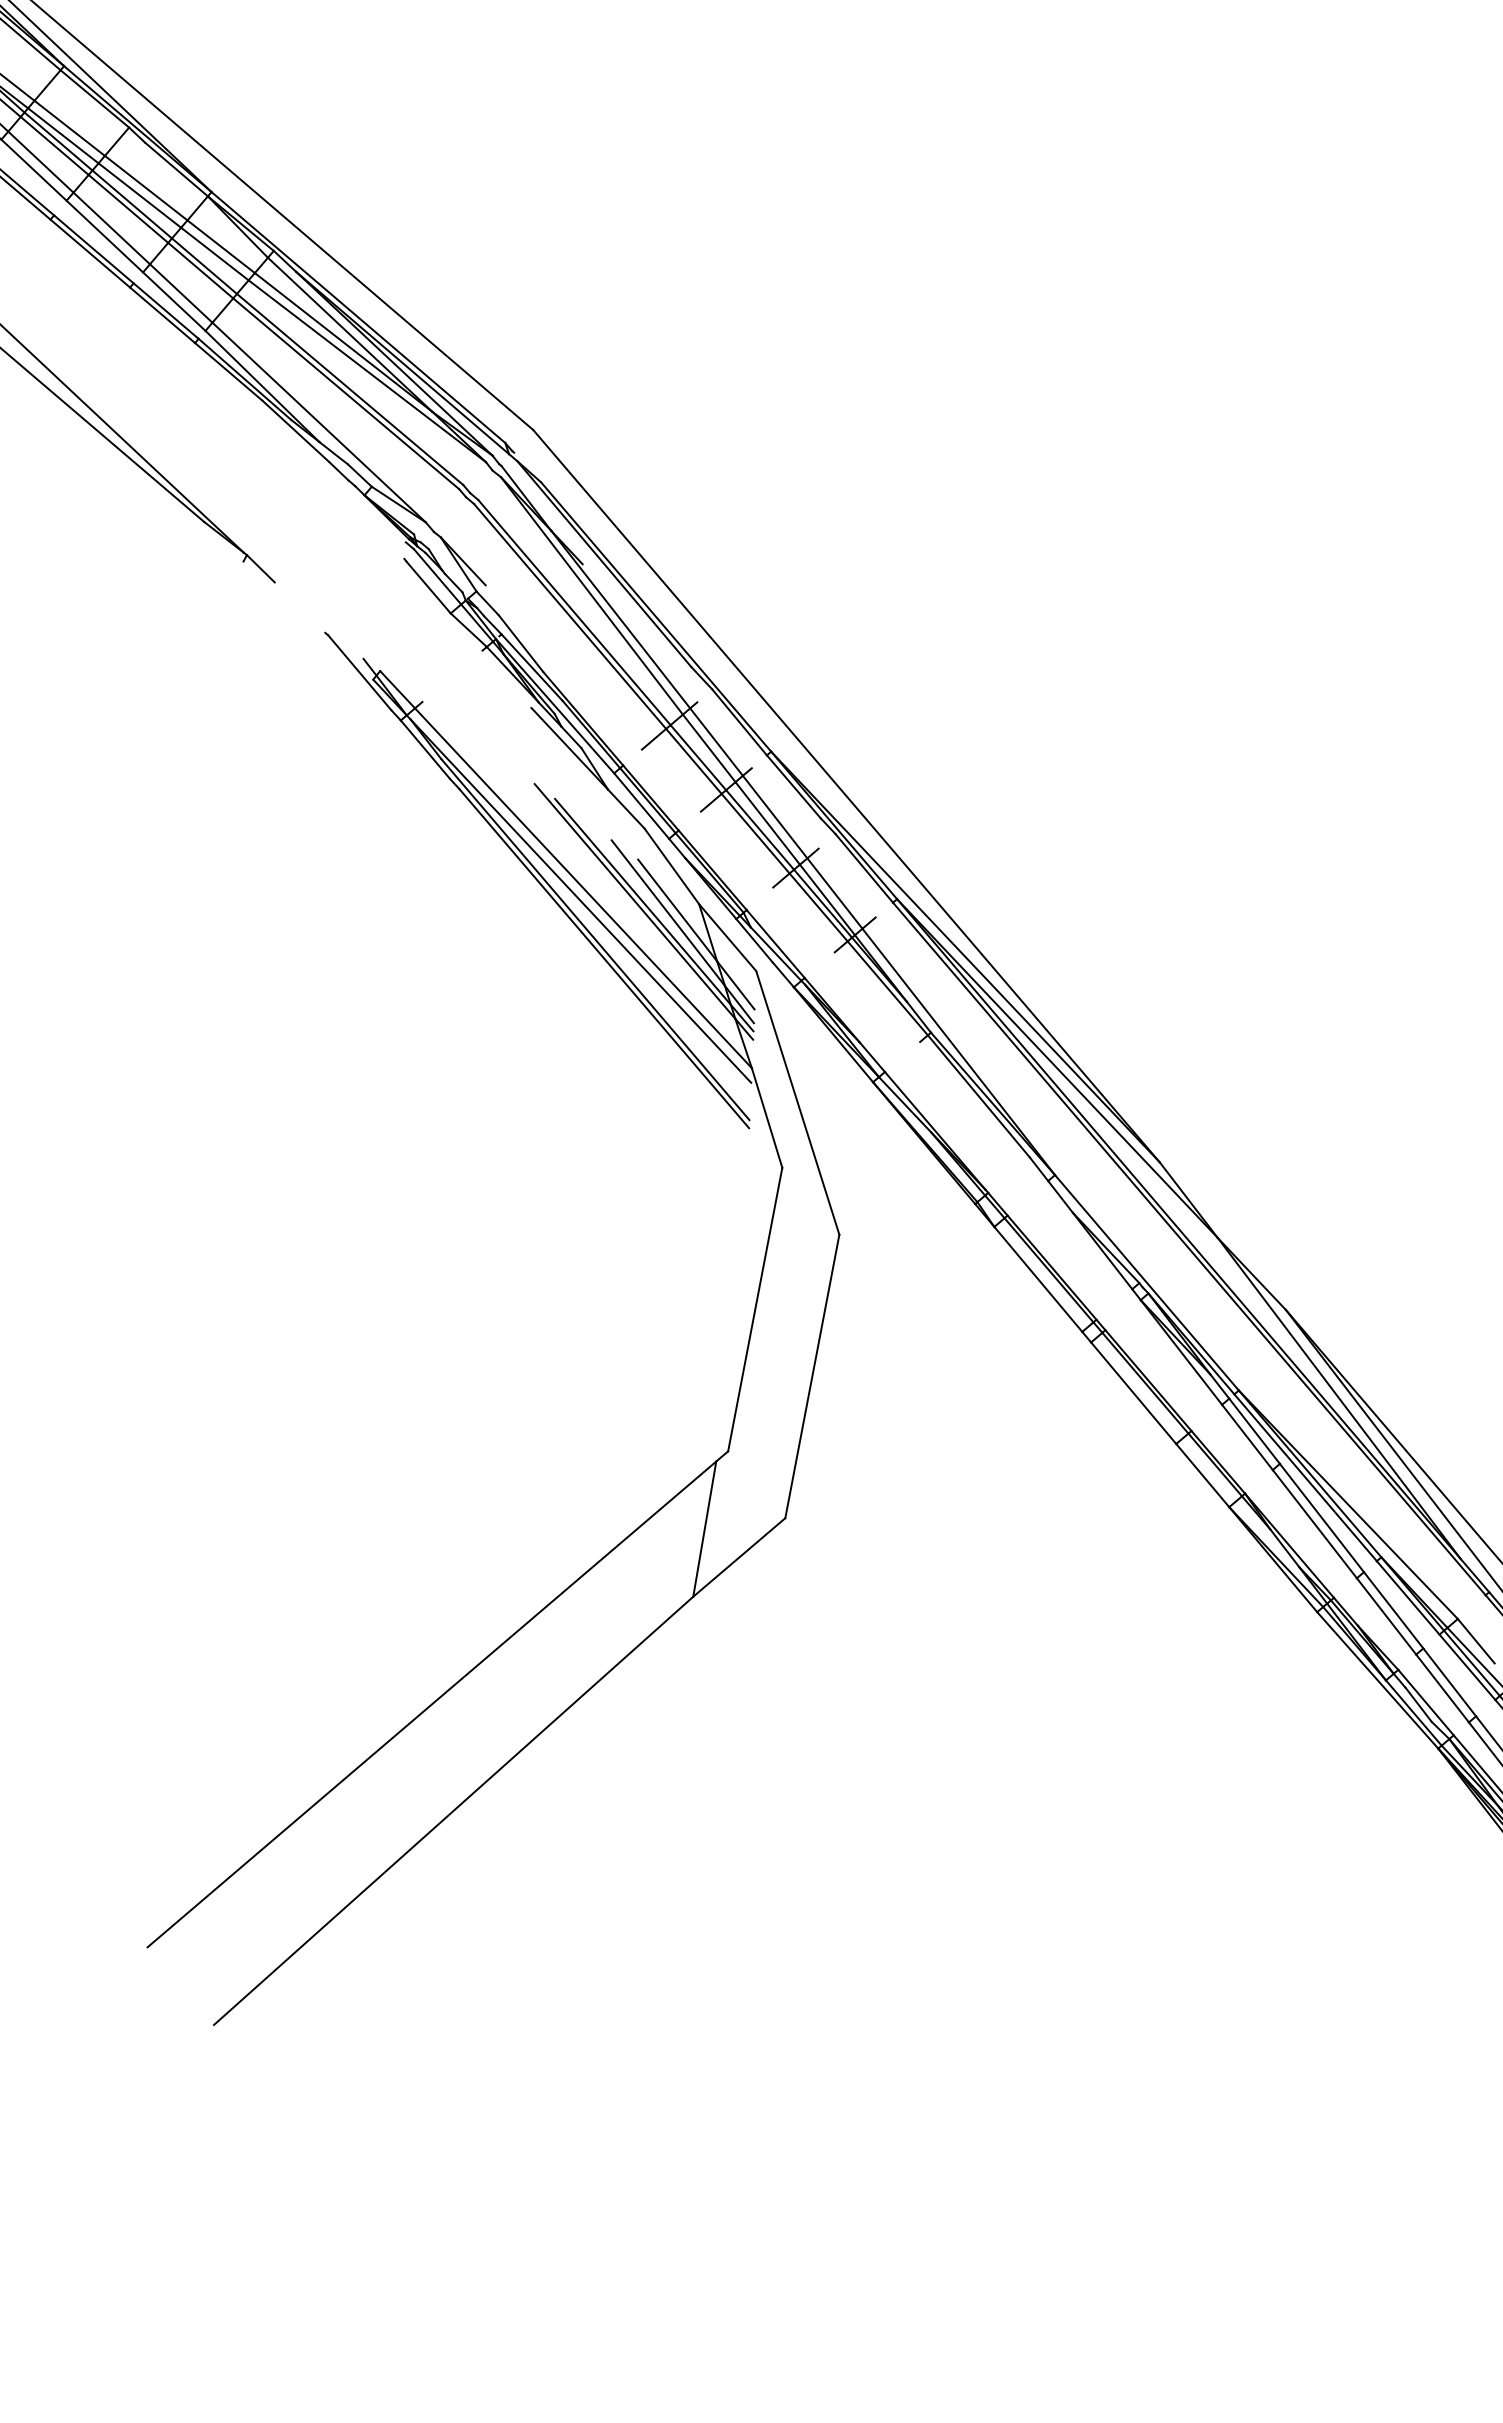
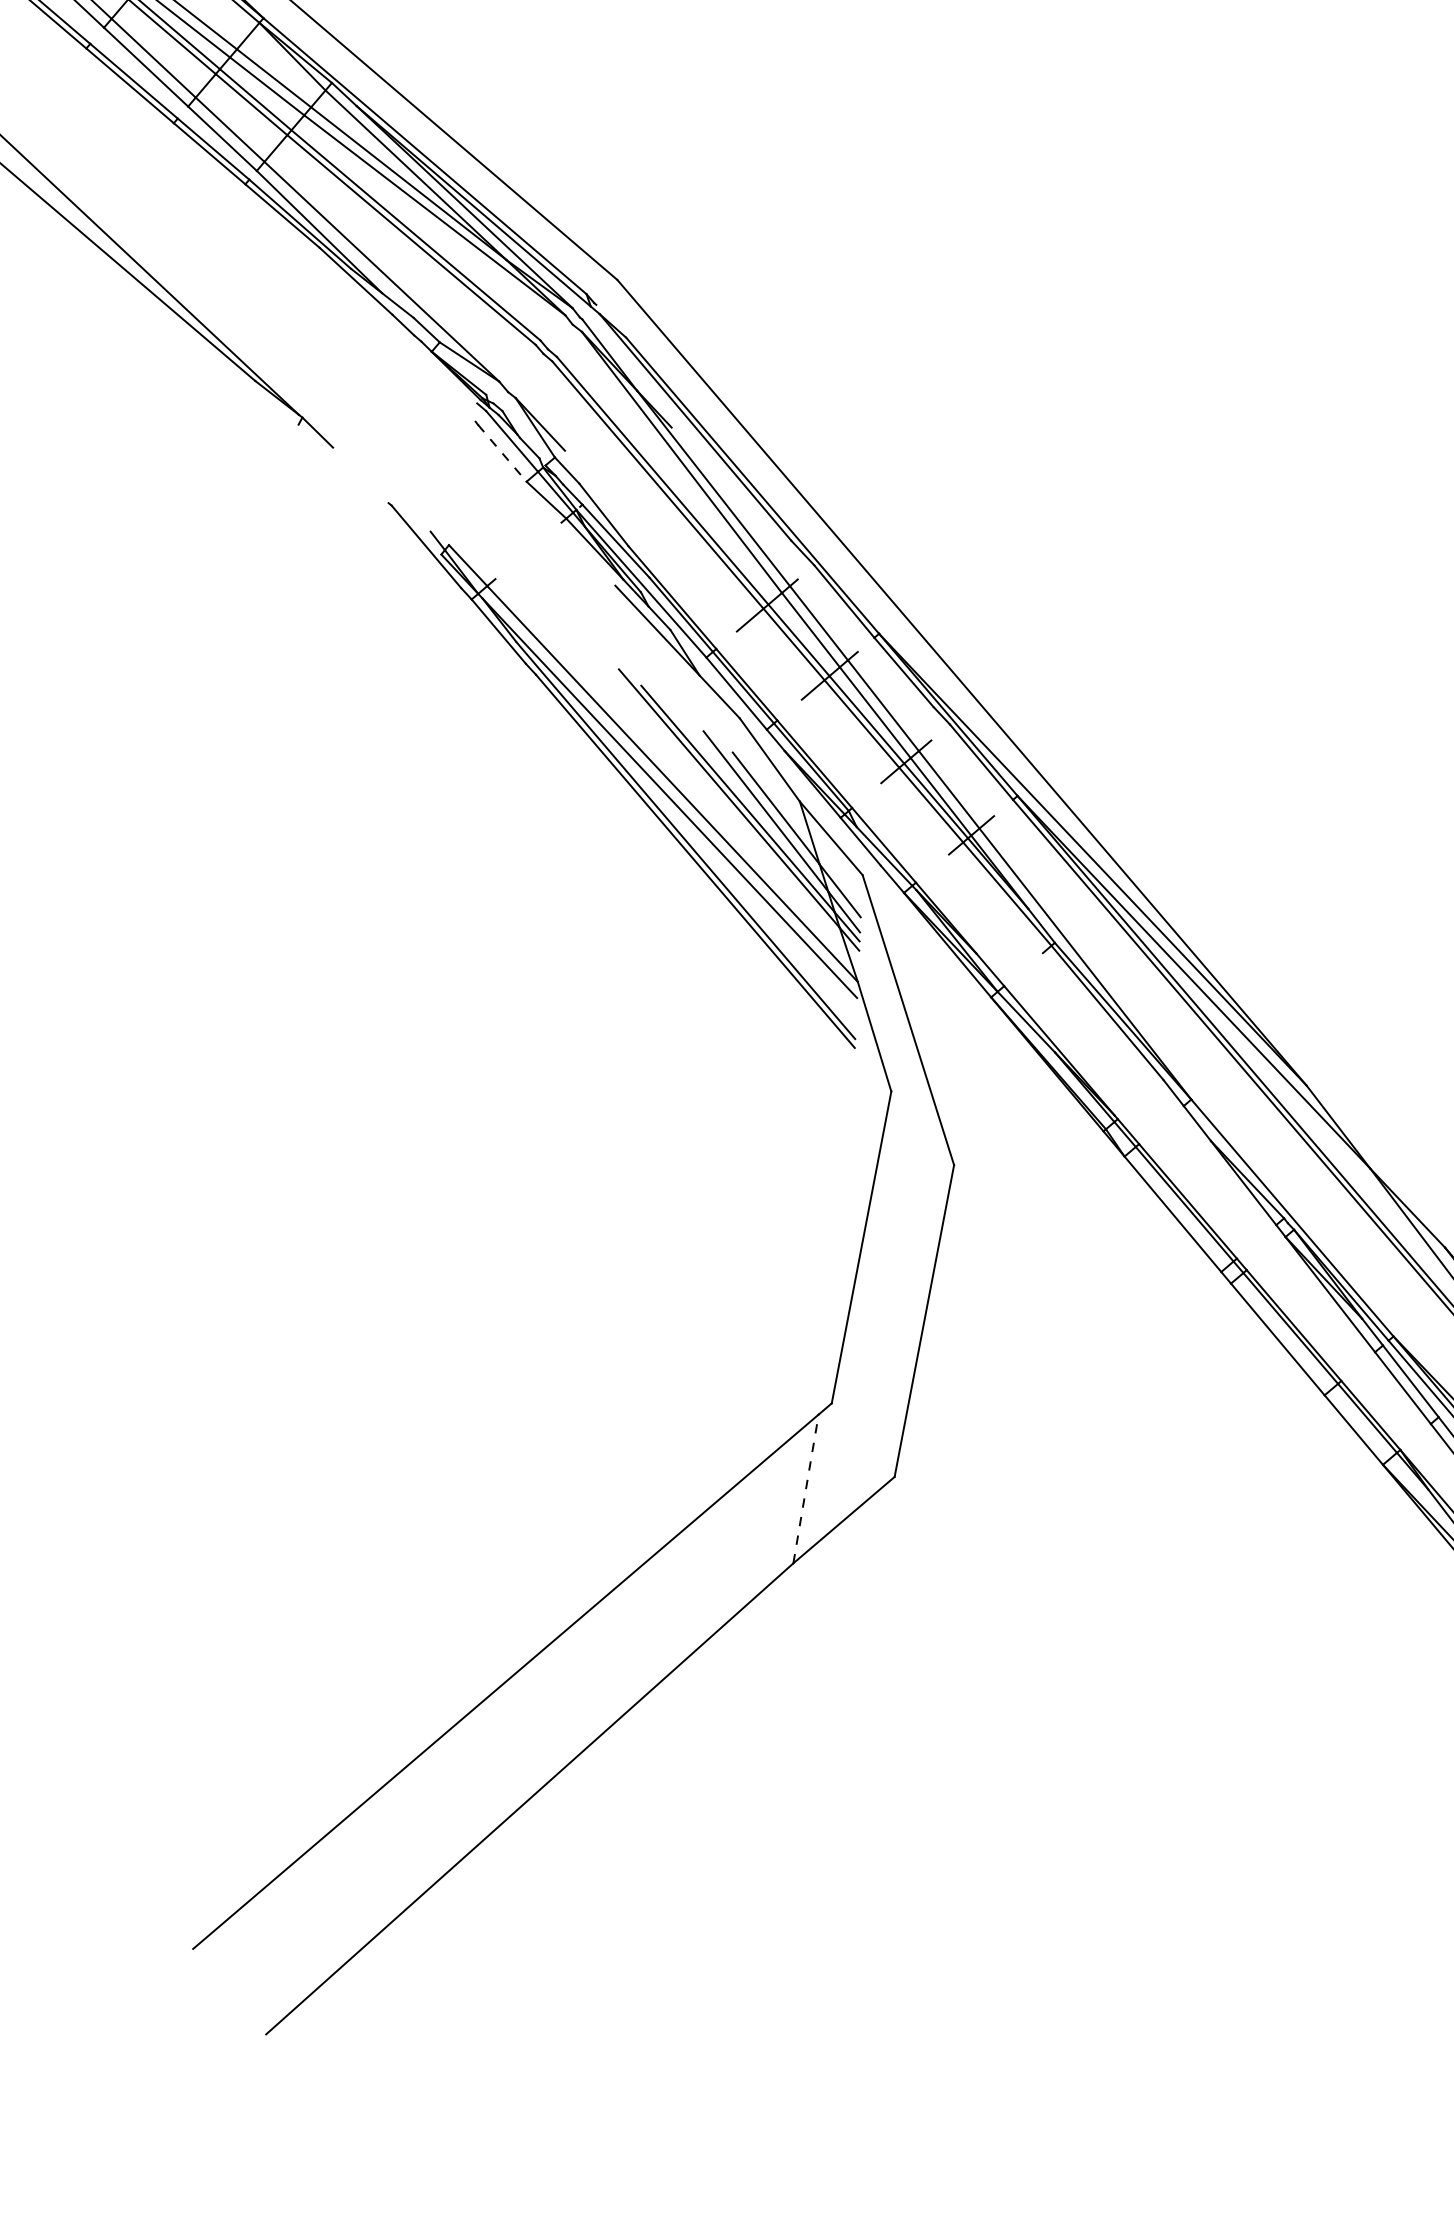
line: (428, 587) -> (502, 453), solid -> dashed
line: (704, 1529) -> (805, 1489), solid -> dashed

